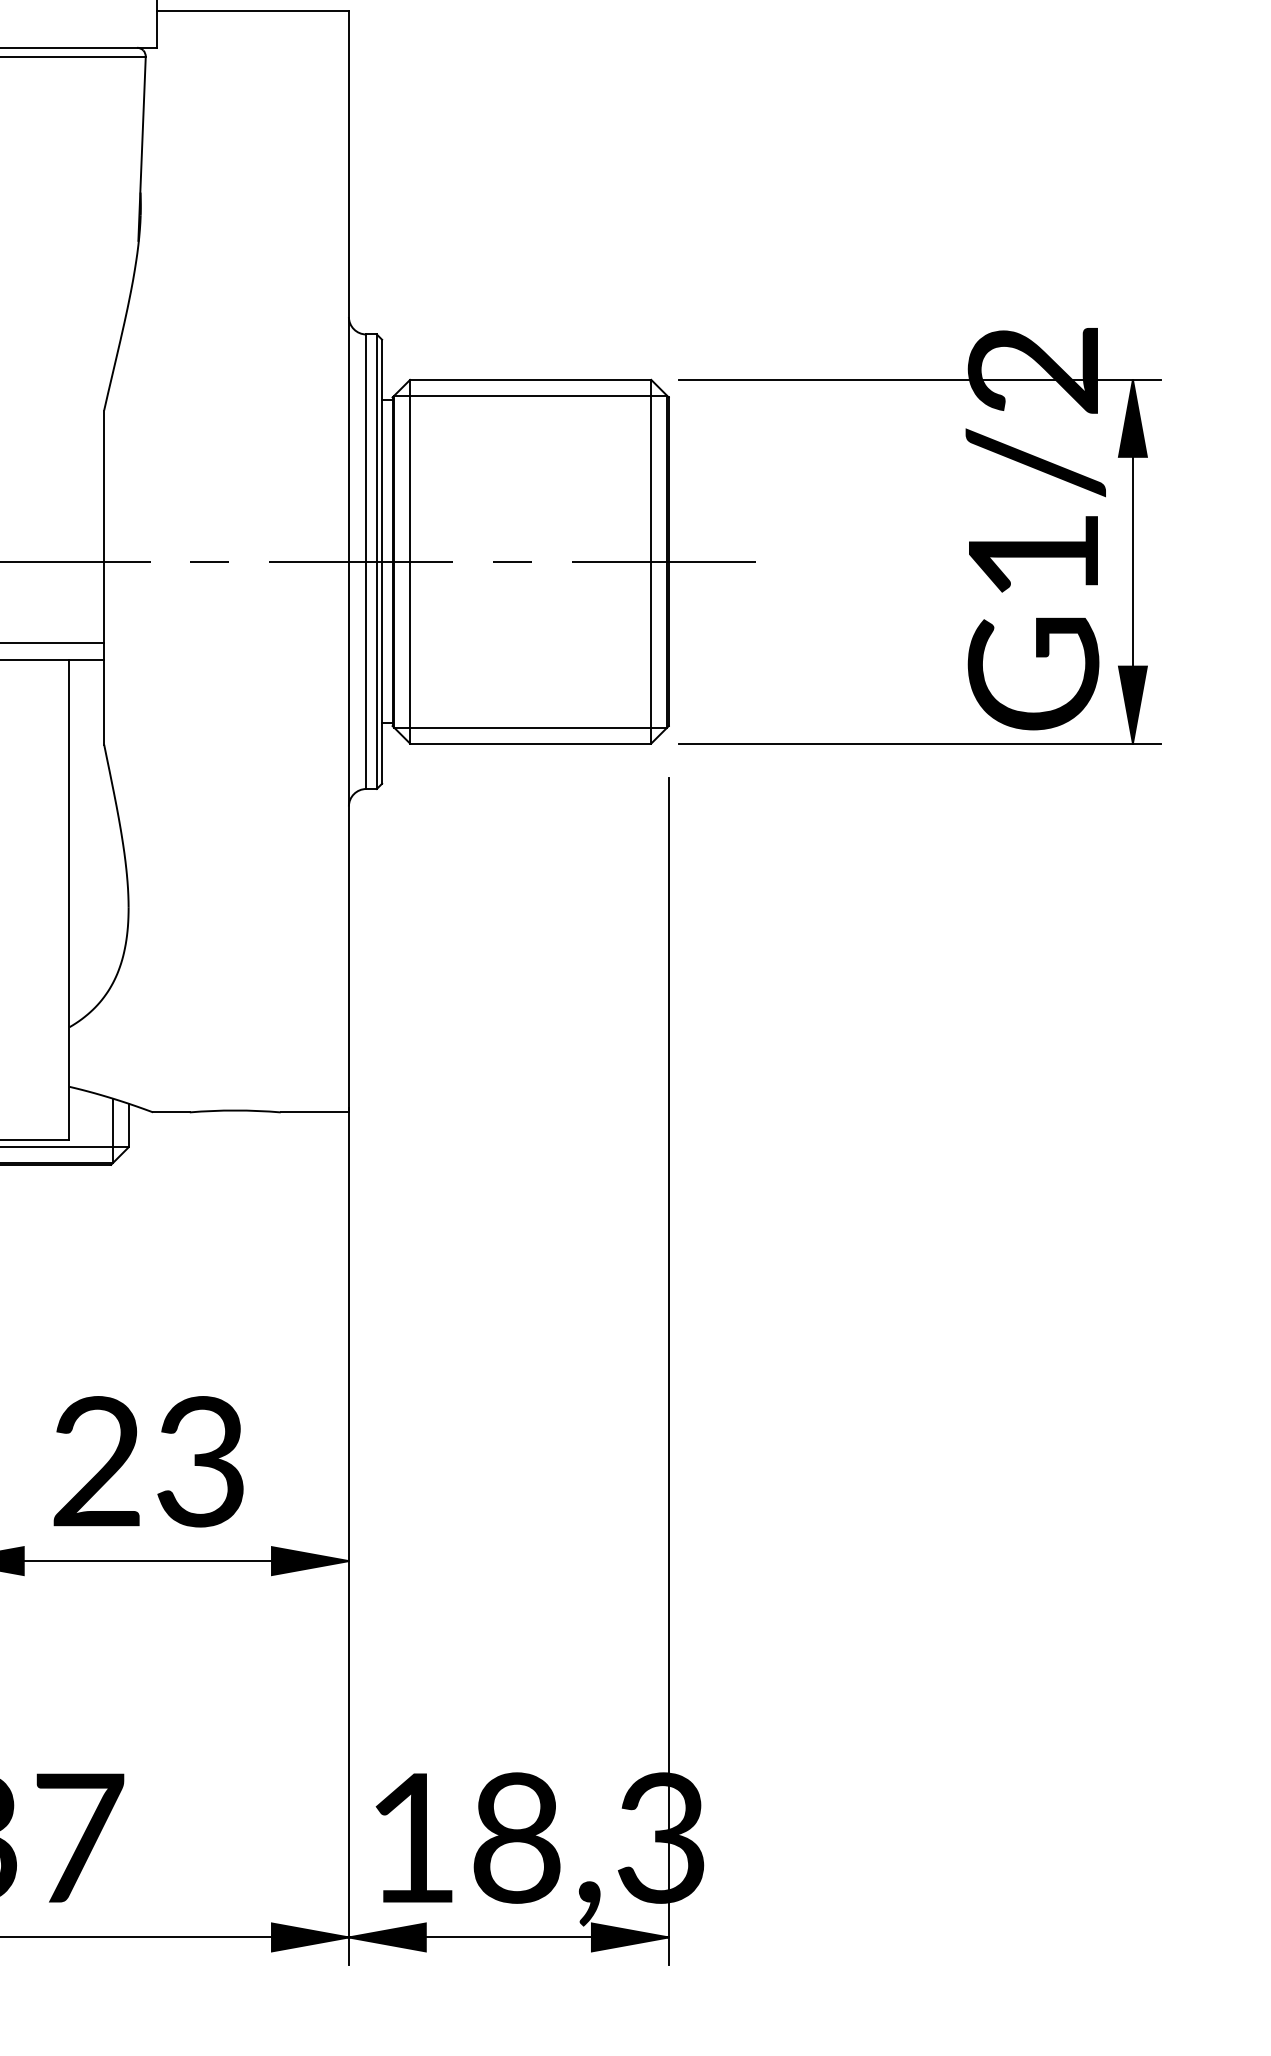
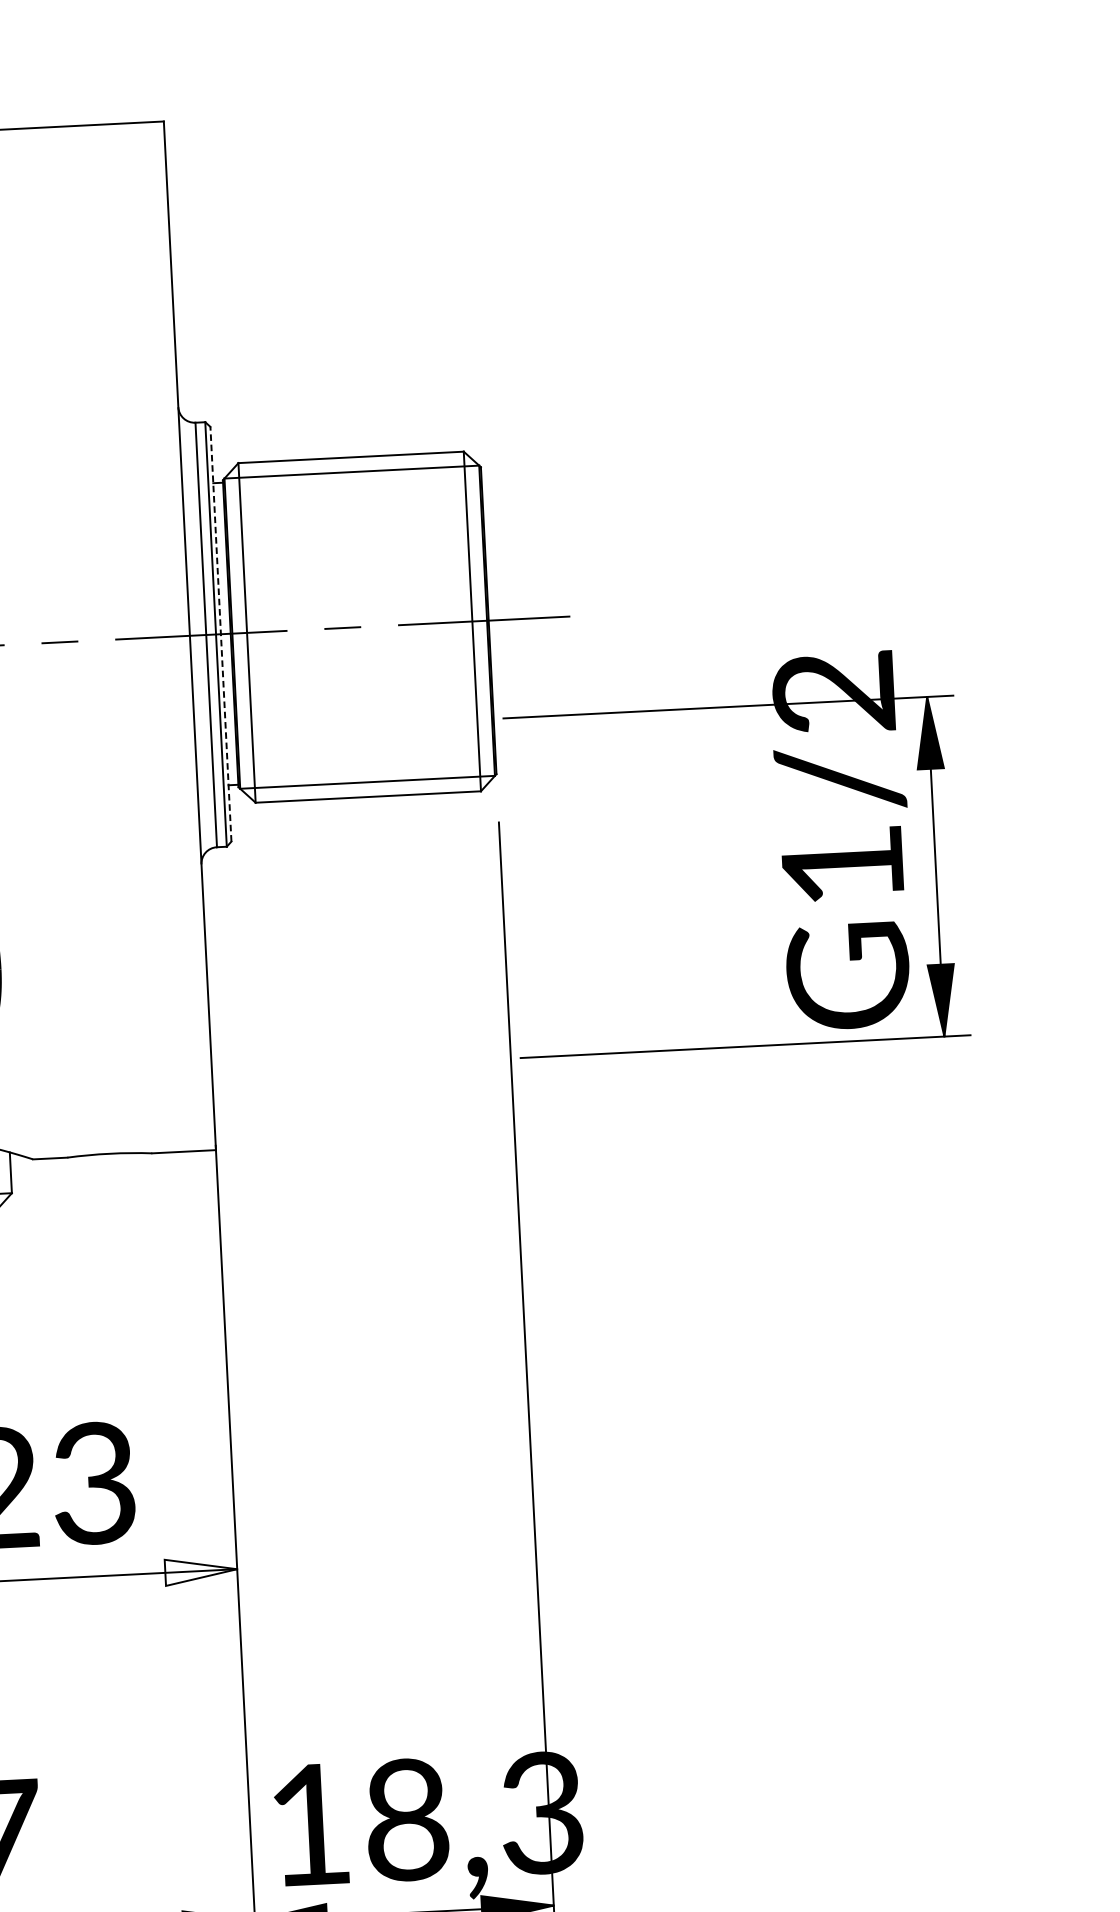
part: (969, 541) -> (782, 855), moved
line: (382, 561) -> (221, 633), solid -> dashed
fill: (309, 1561) -> (200, 1571), removed

